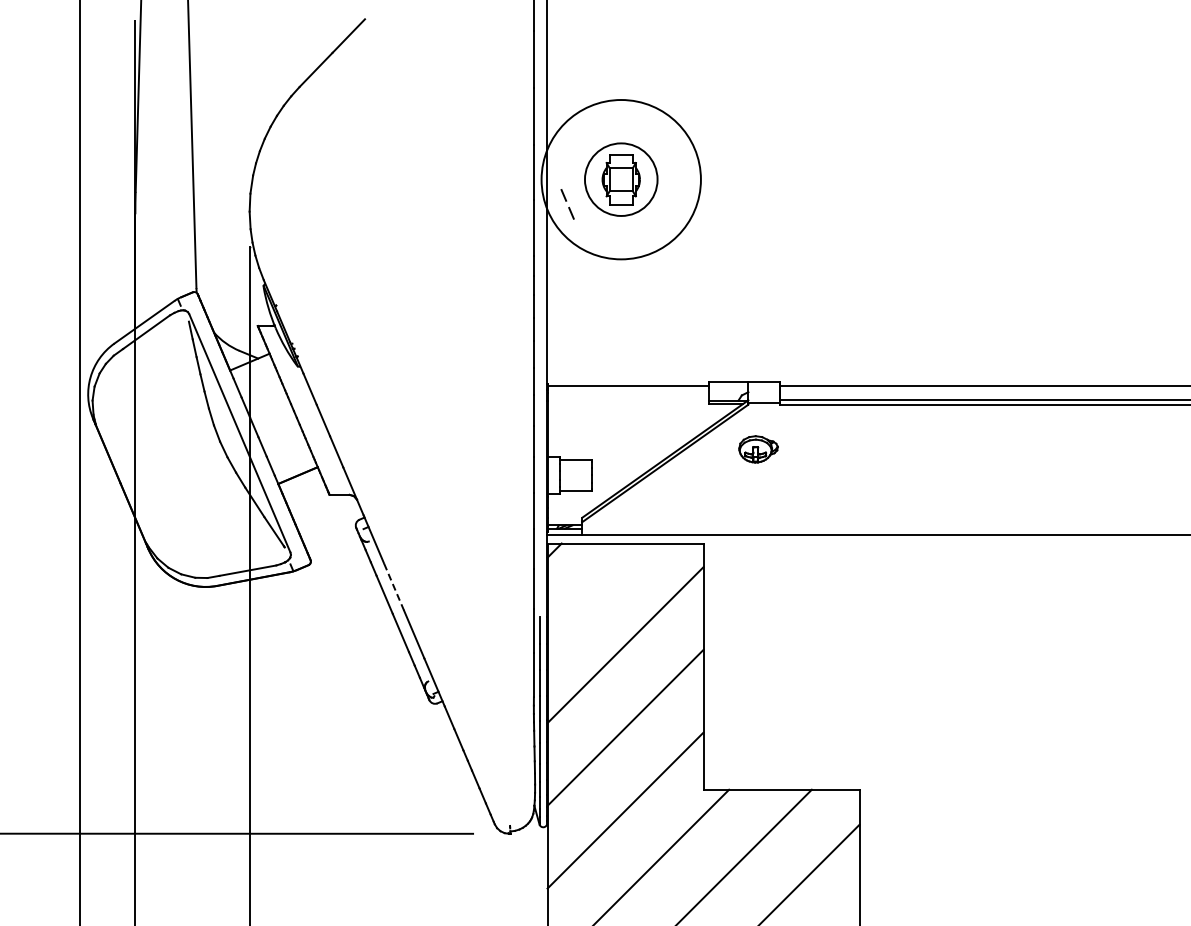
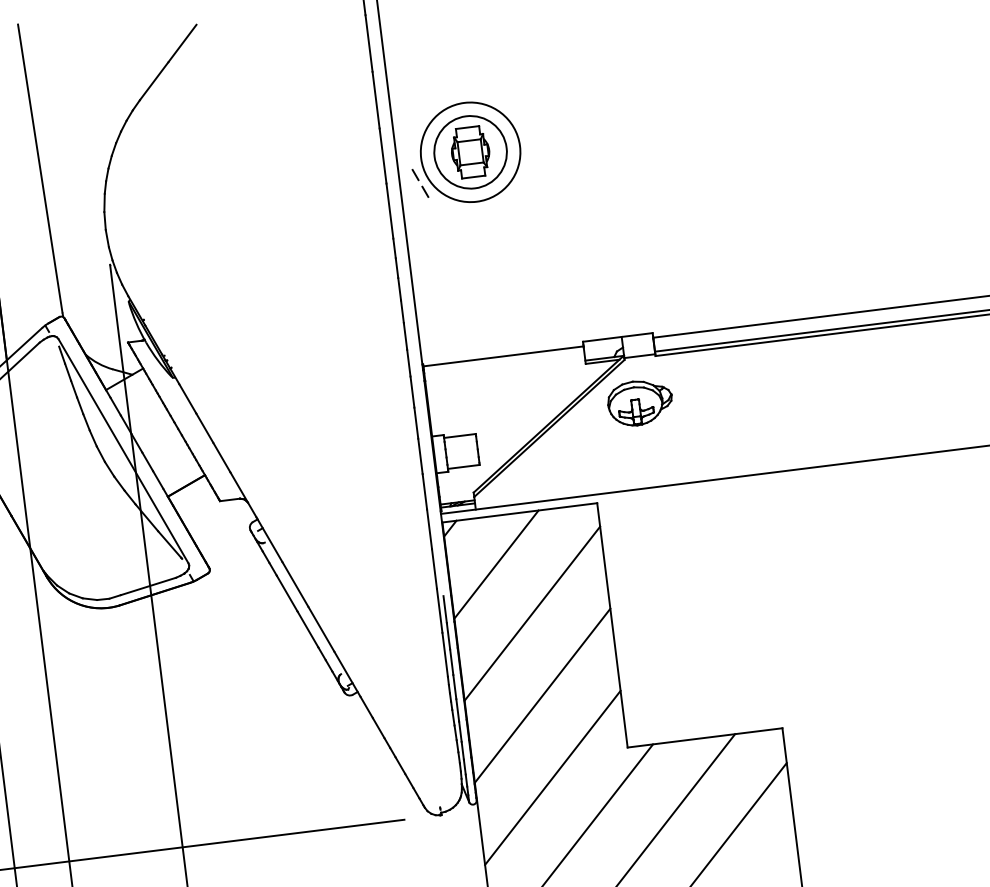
circle: (621, 179) -> (470, 152), size x0.62
part: (758, 449) -> (640, 403), size x1.67
line: (394, 586) -> (295, 584), dashed -> solid
line: (595, 591) -> (495, 564), added

